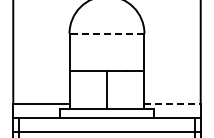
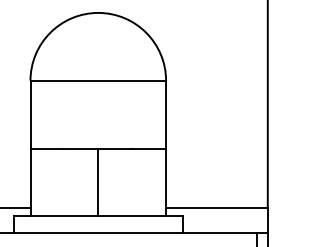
line: (106, 33) -> (97, 80), dashed -> solid
line: (173, 104) -> (218, 208), dashed -> solid

